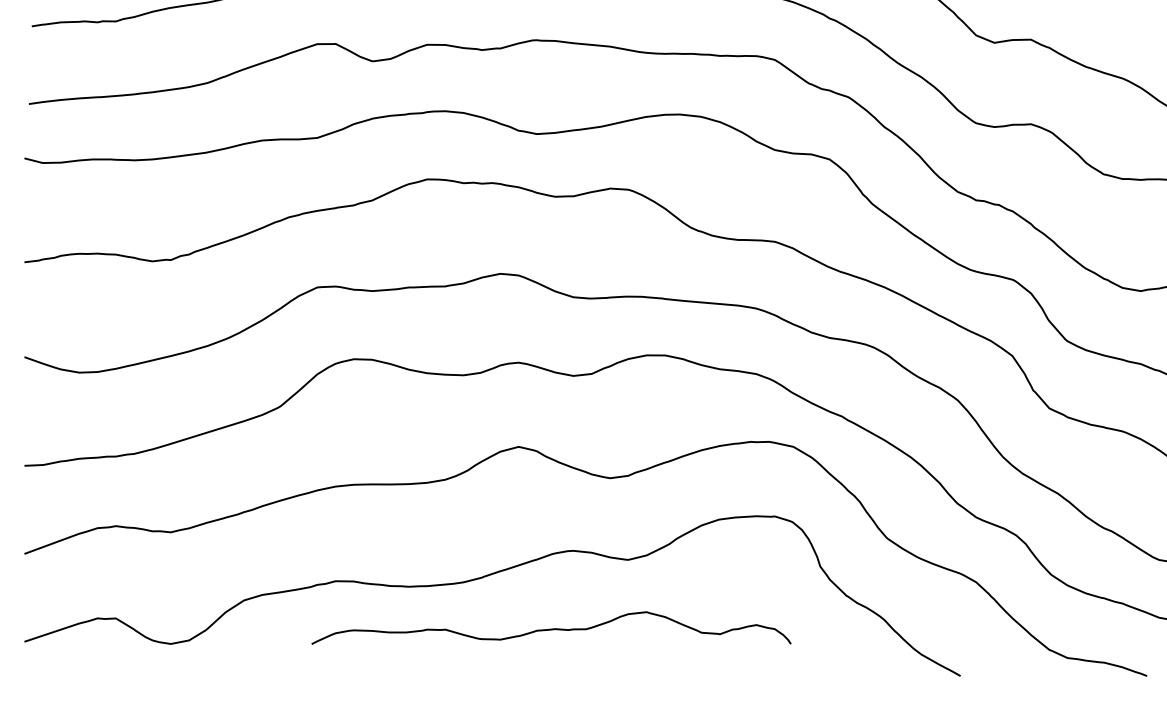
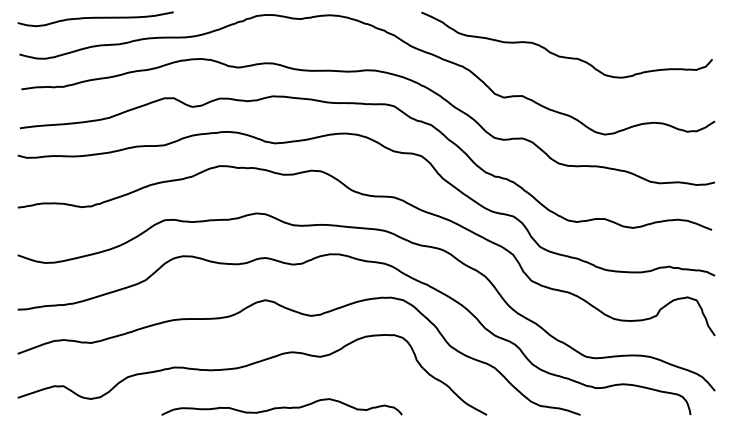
curve: (550, 627) -> (281, 406), moved

